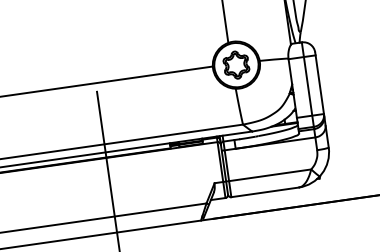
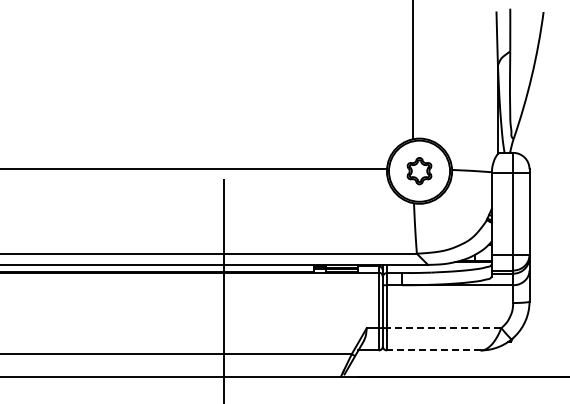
part: (236, 64) -> (419, 170), size x0.7
line: (269, 175) -> (443, 328), solid -> dashed
line: (264, 192) -> (433, 350), solid -> dashed

